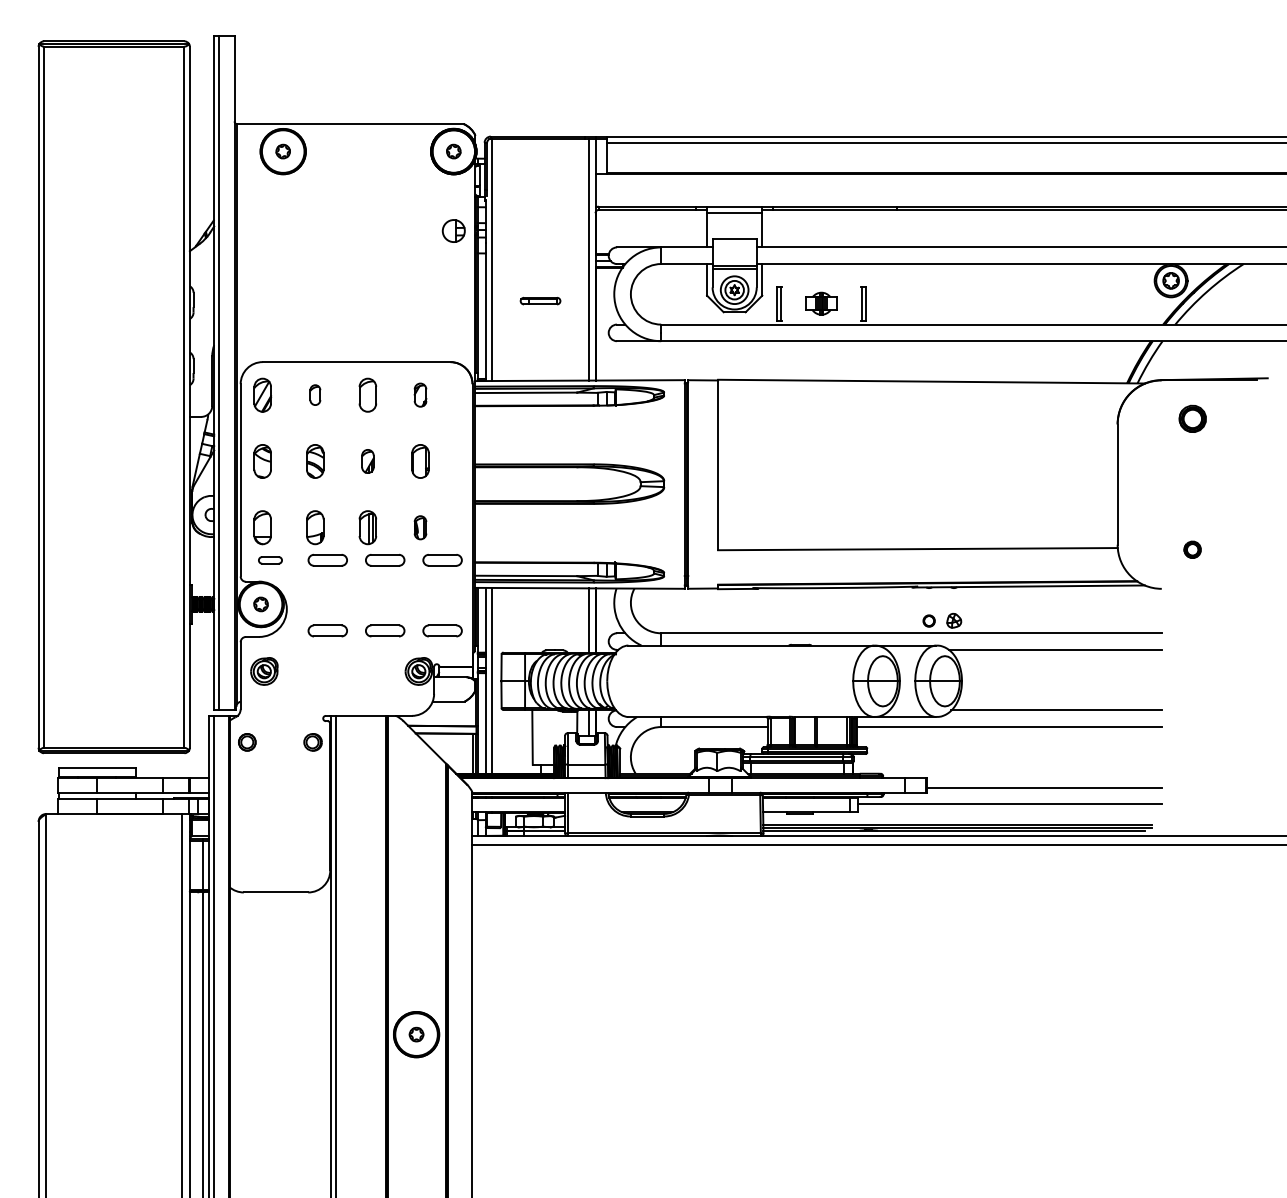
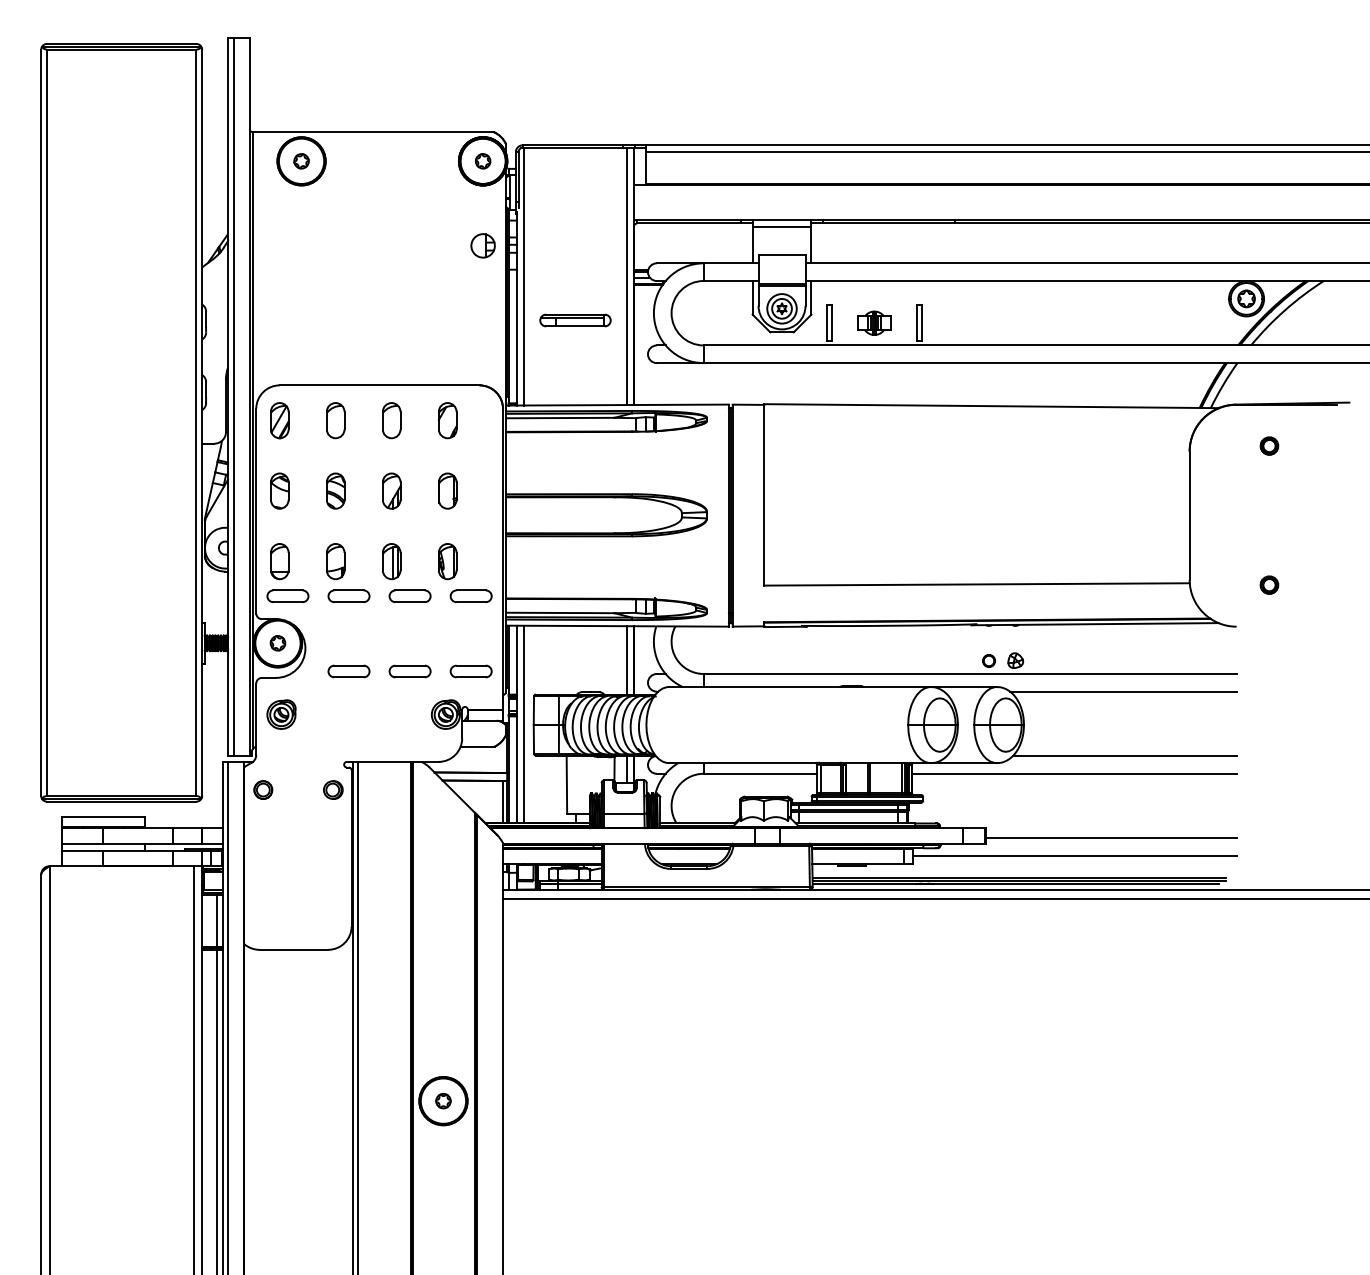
part: (540, 300) -> (575, 319), size x1.67
part: (315, 394) -> (335, 419), size x1.67
part: (420, 394) -> (447, 419), size x1.43
part: (1192, 419) -> (1269, 446), size x0.62
part: (367, 461) -> (391, 491), size x1.43
part: (420, 527) -> (447, 561), size x1.43
part: (270, 560) -> (288, 596), size x1.67

